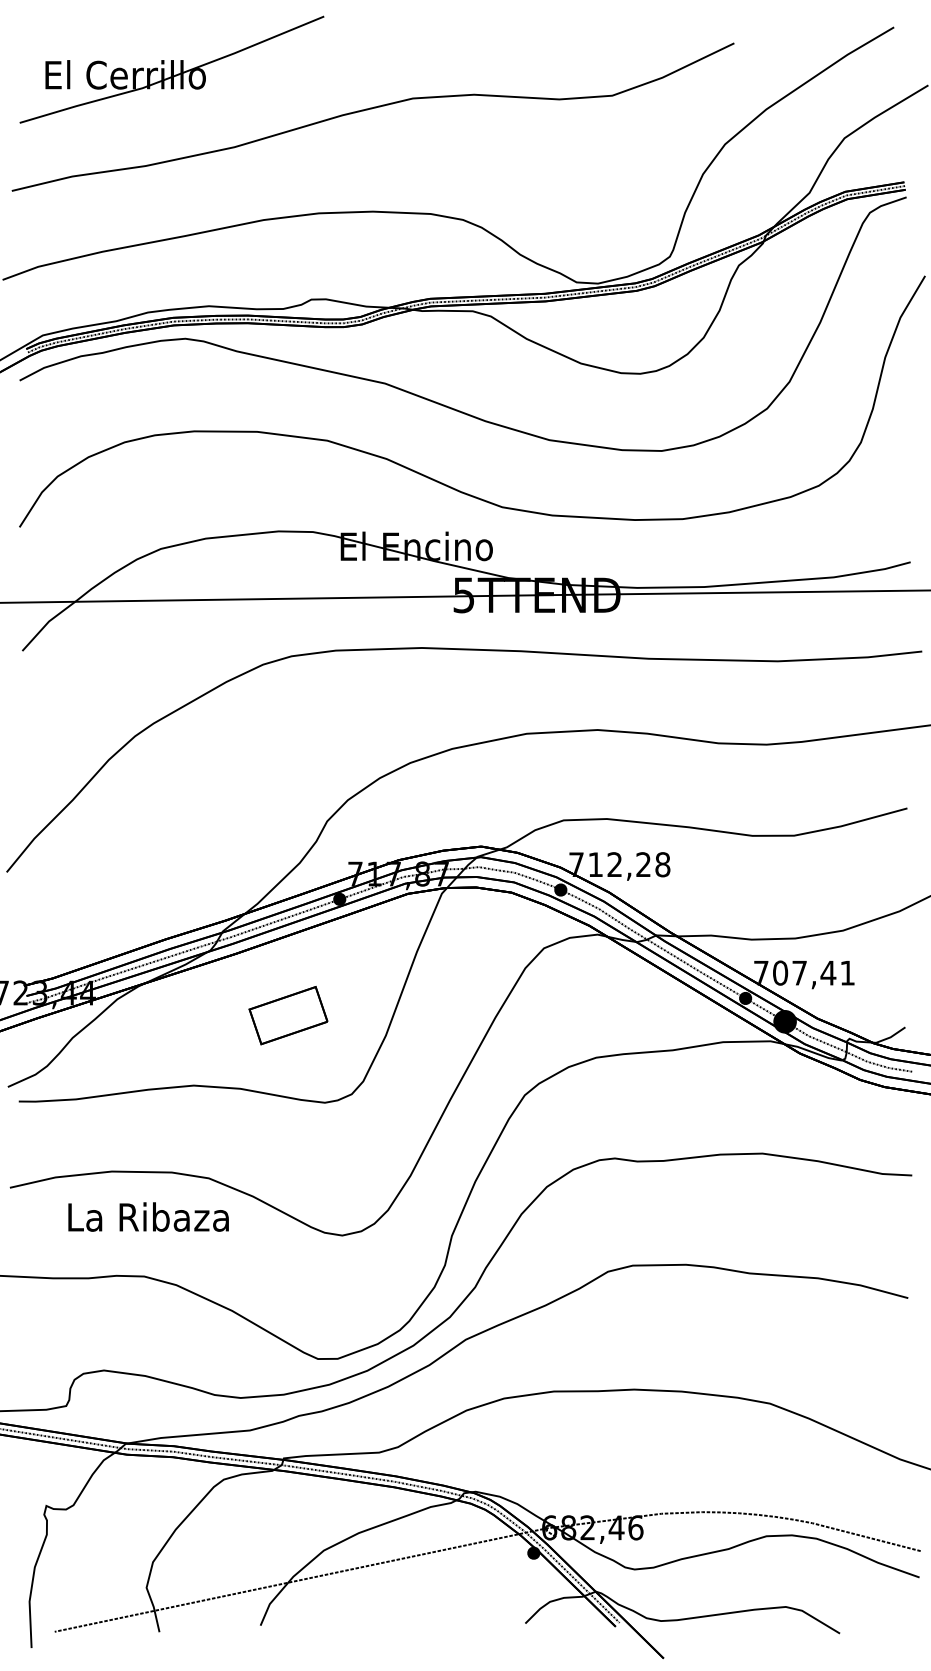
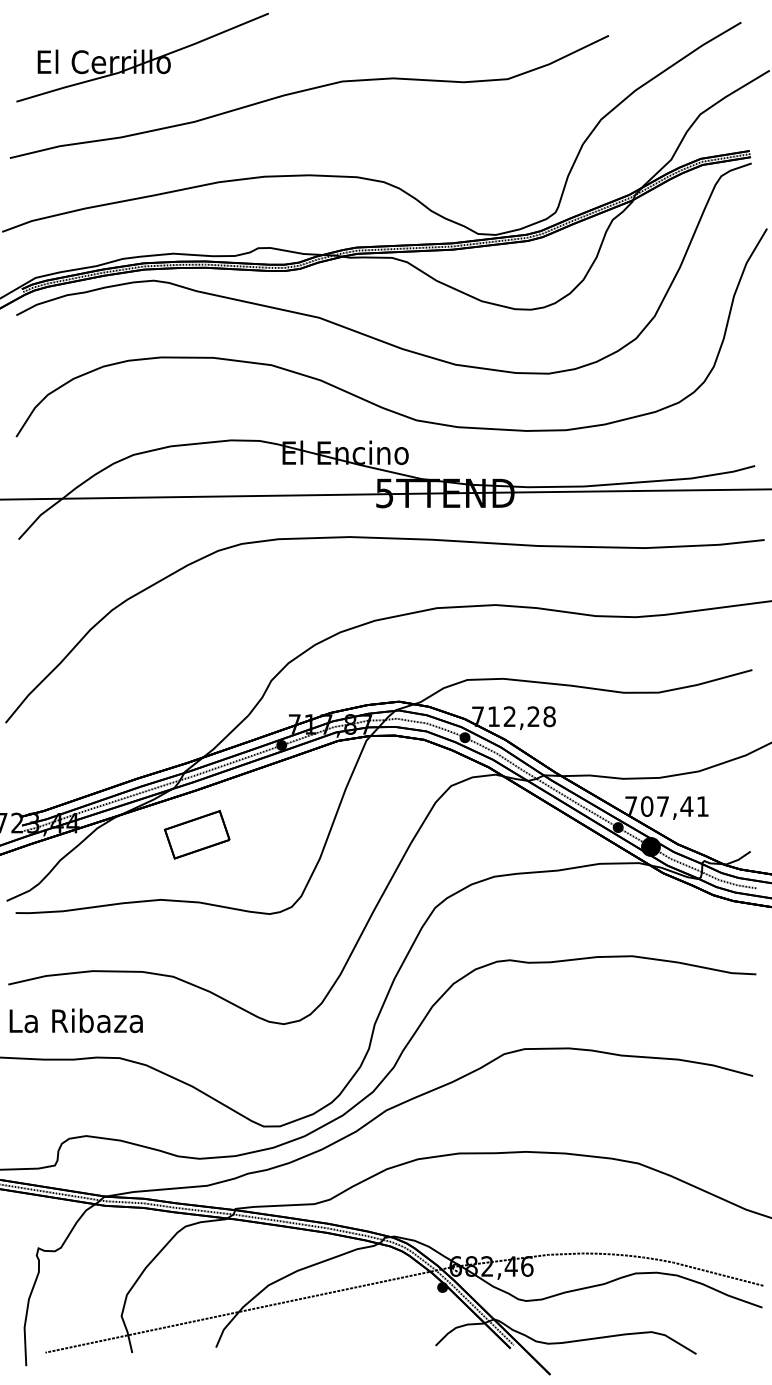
part: (287, 1015) -> (196, 834), moved
text: (147, 1216) -> (75, 1020), moved

